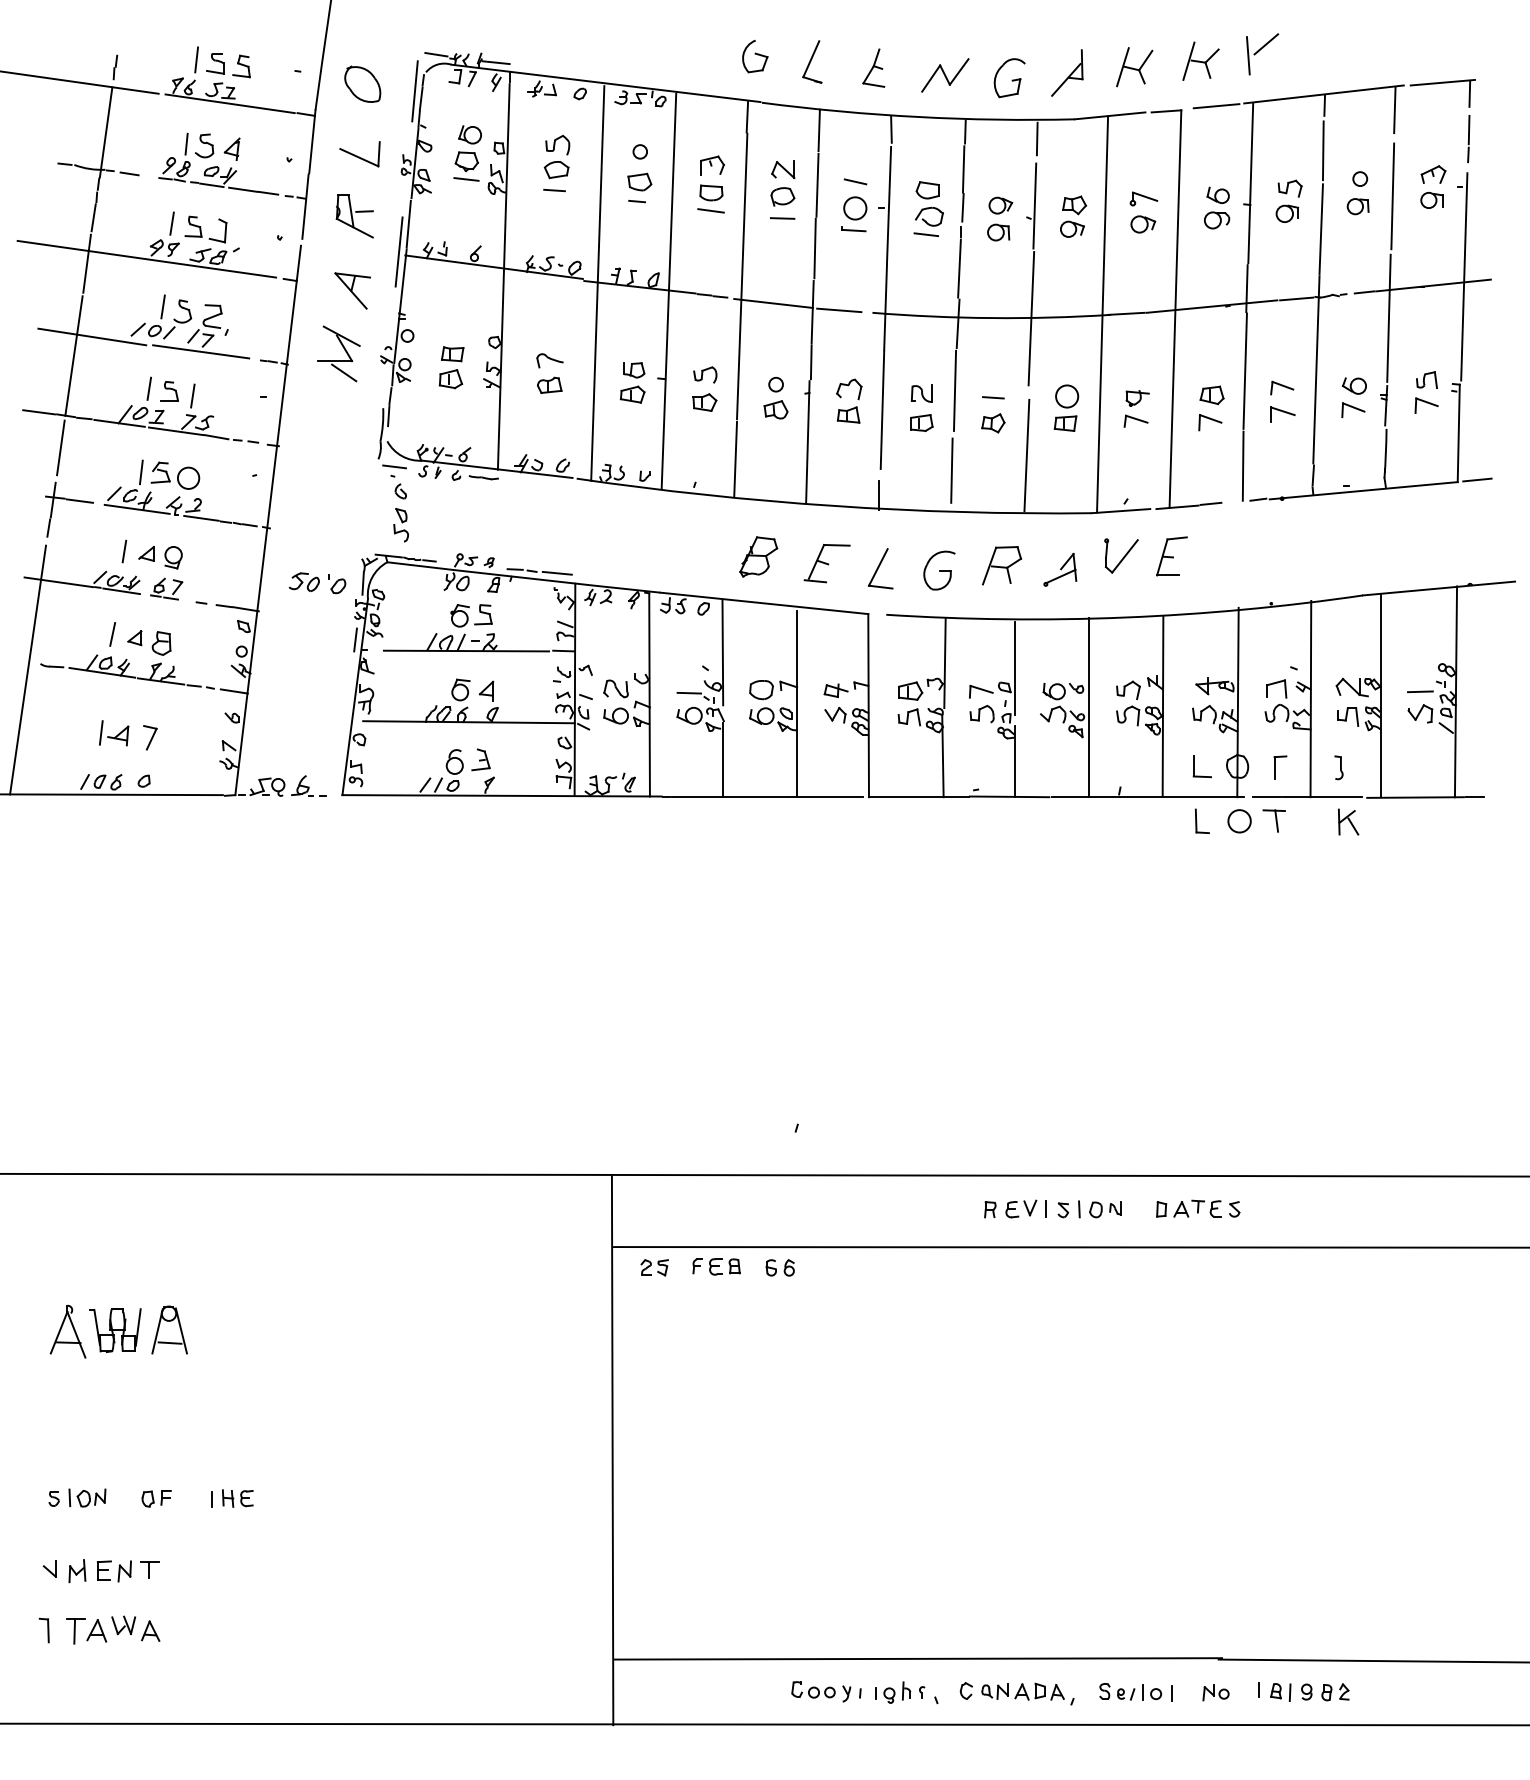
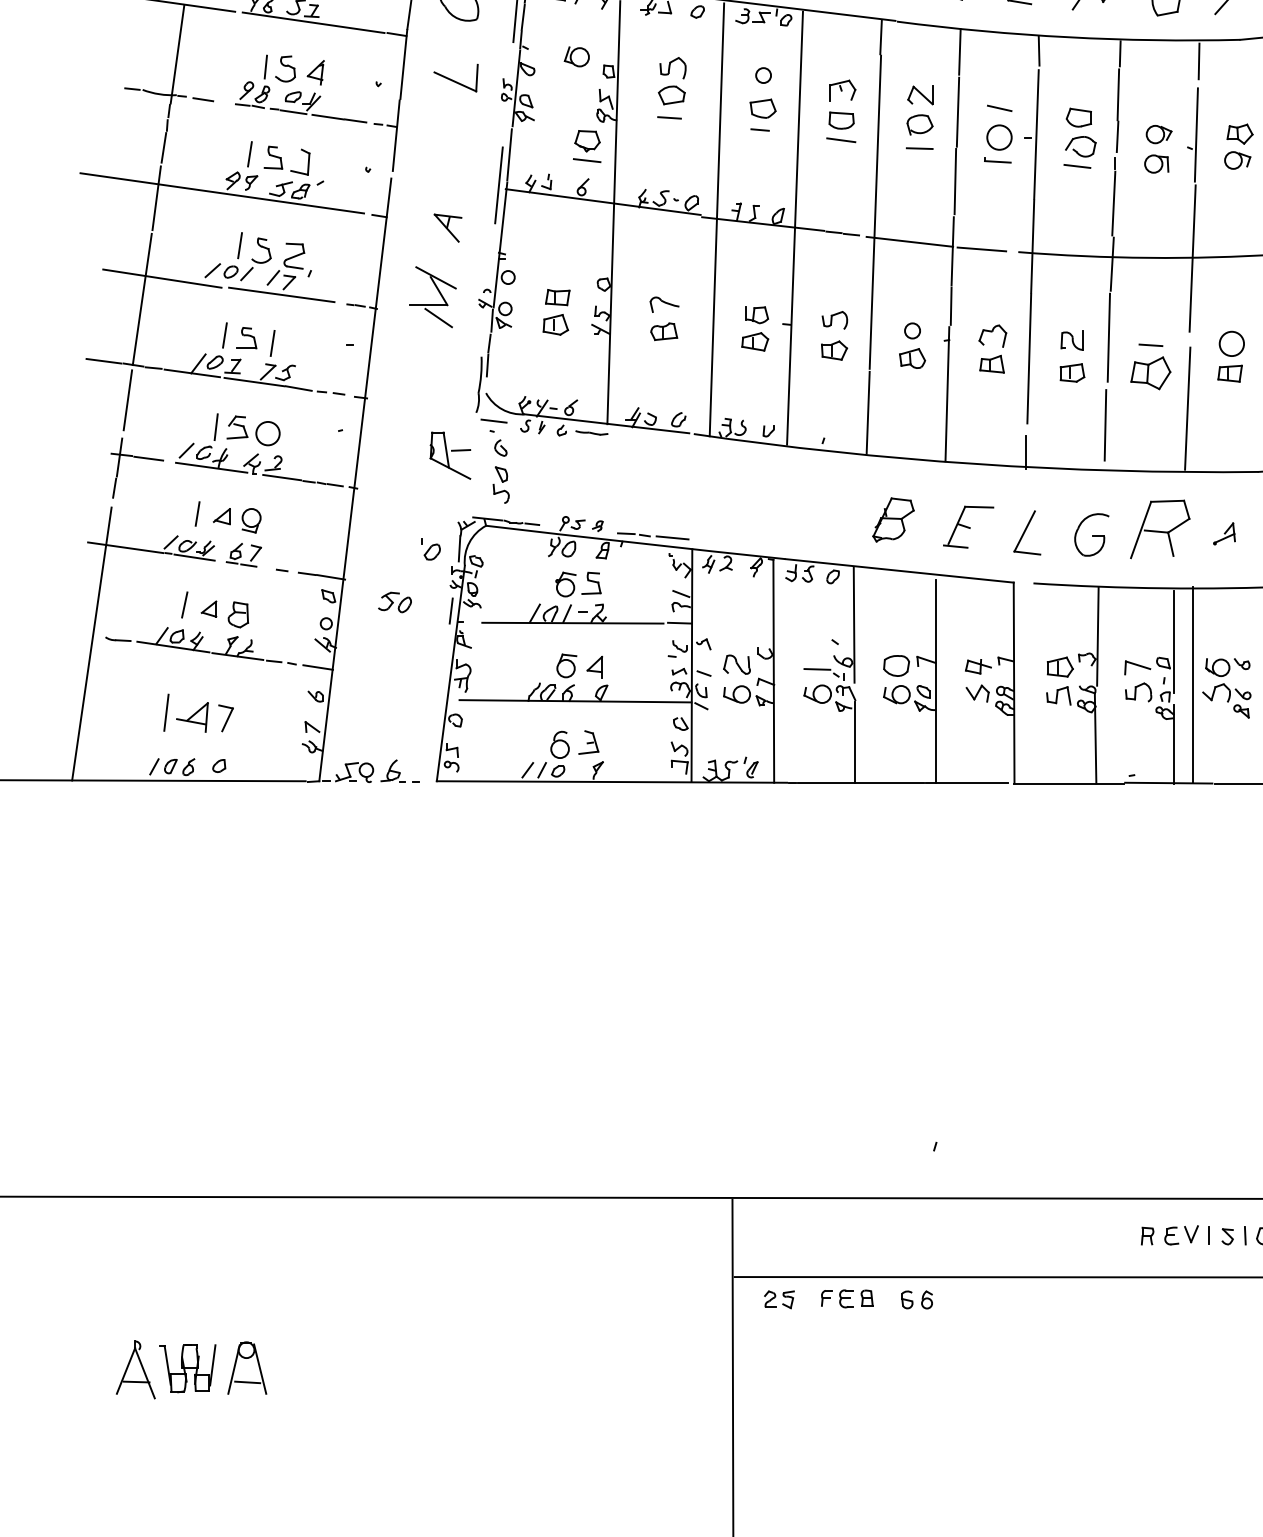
part: (466, 166) -> (587, 146), moved
part: (354, 216) -> (450, 455), moved
part: (352, 290) -> (447, 227), size x0.7
part: (993, 423) -> (1151, 373), size x1.6
part: (1002, 565) -> (1160, 529), size x1.4
part: (1060, 569) -> (1224, 533), size x0.6
part: (303, 581) -> (394, 601), moved
line: (1088, 707) -> (1192, 685), moved
part: (114, 733) -> (186, 713), size x1.4

